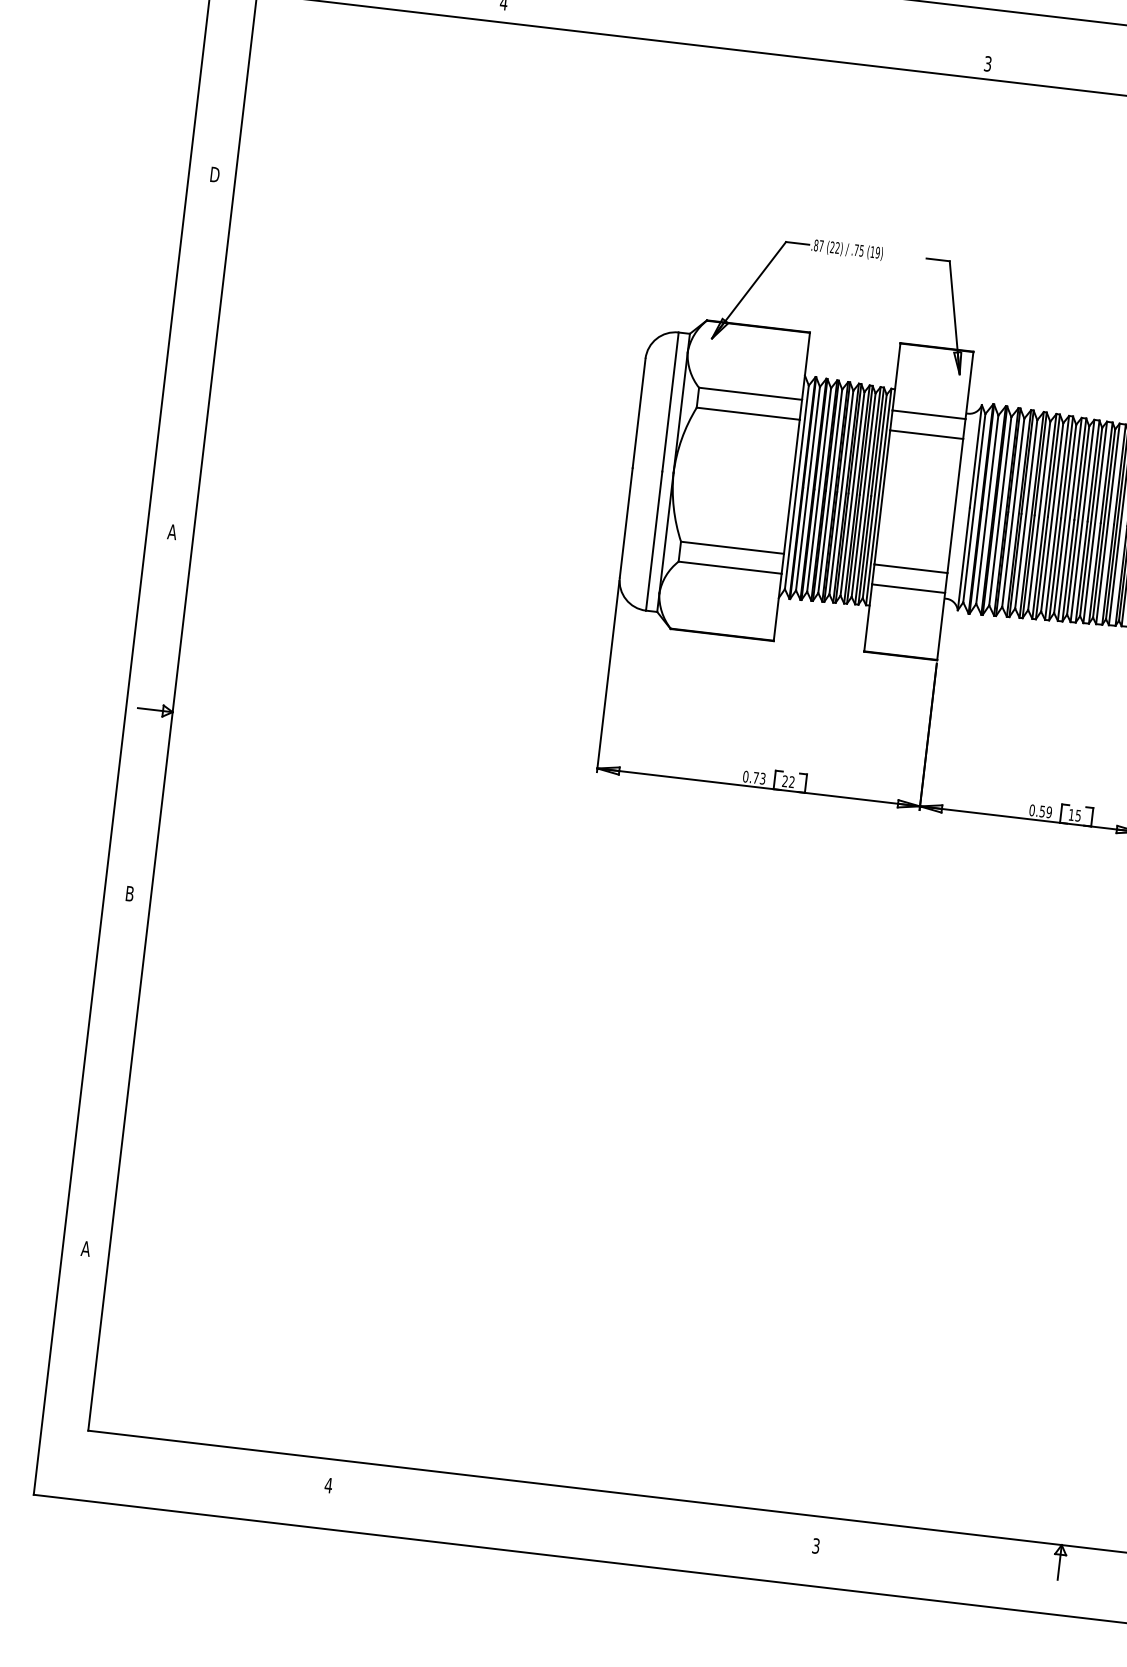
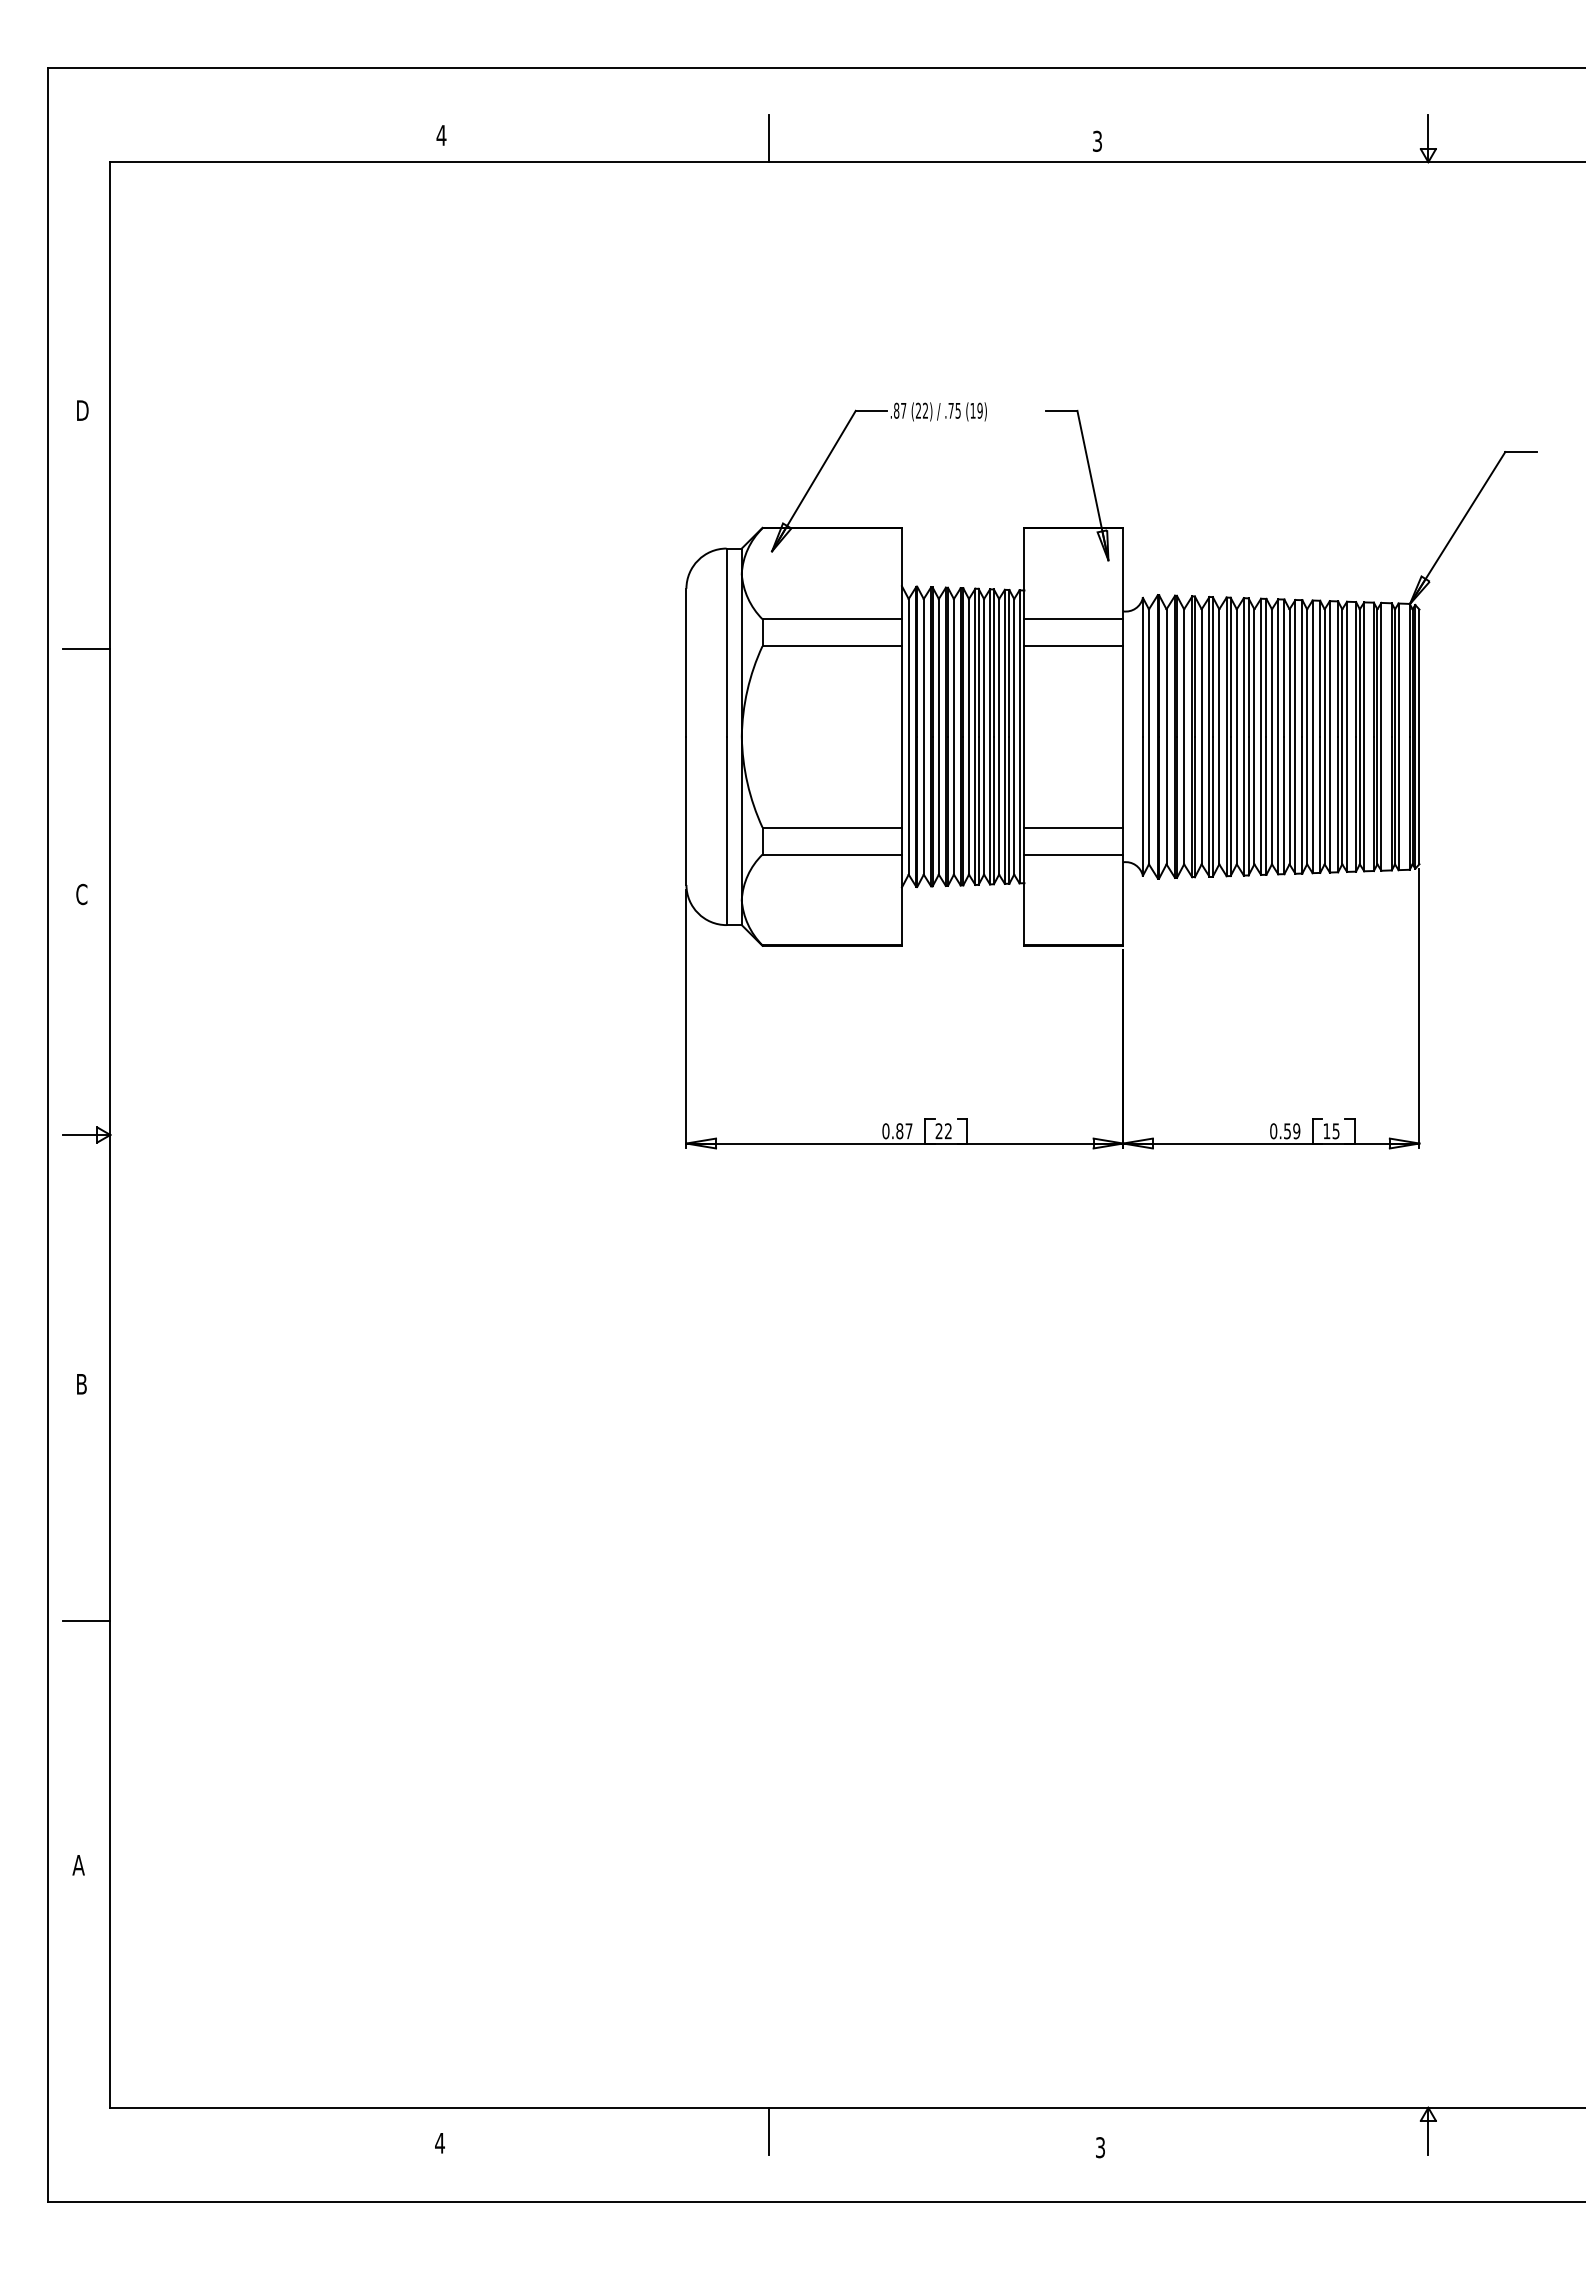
line: (745, 33) -> (769, 138), added
line: (197, 350) -> (86, 648), added
text: (172, 532) -> (81, 894), A -> C
text: (759, 778) -> (904, 1131), 0.73 -> 0.87
line: (112, 1069) -> (86, 1621), added
line: (573, 1504) -> (769, 2130), added

